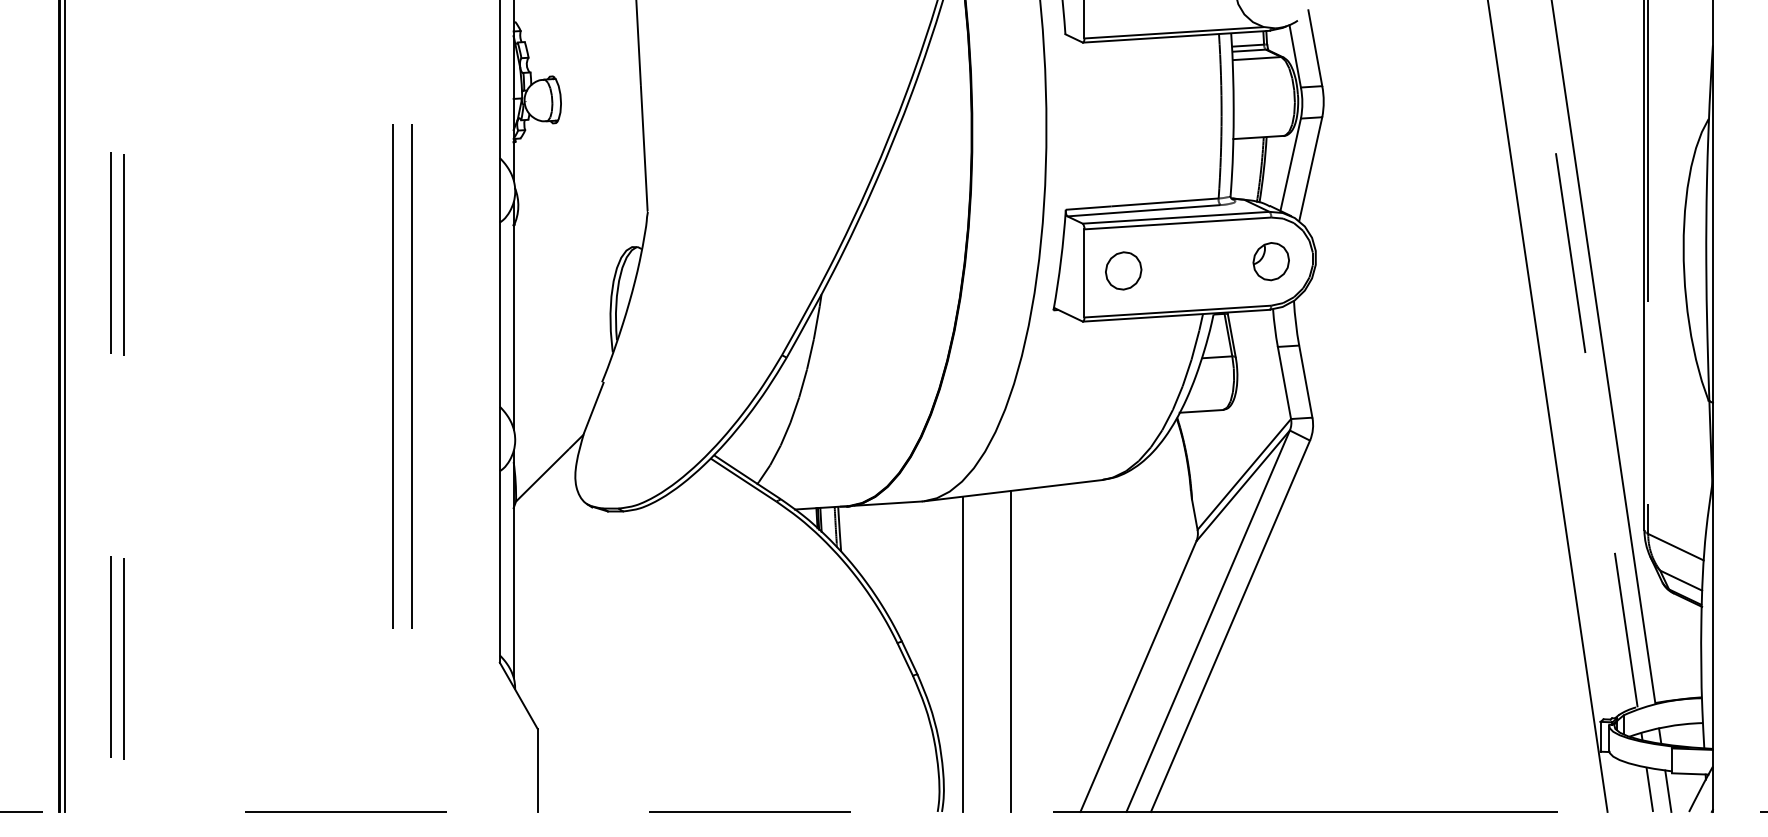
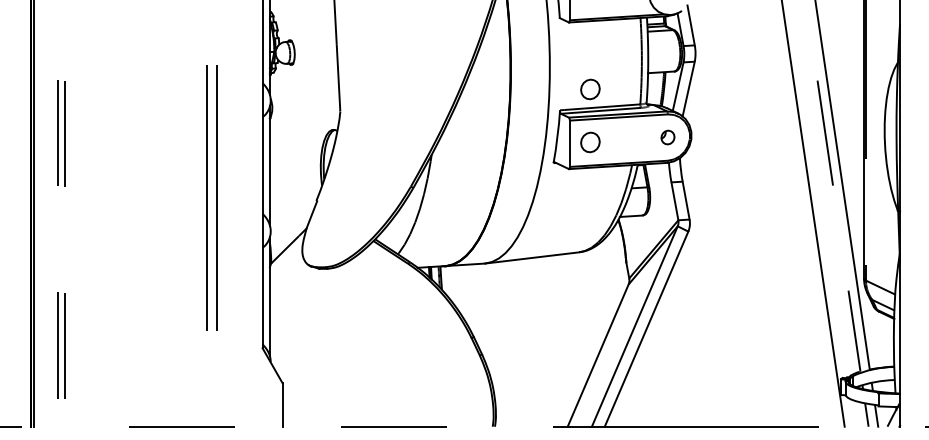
part: (1123, 170) -> (590, 89), added
part: (1270, 261) -> (667, 137), size x0.7
line: (1011, 651) -> (531, 342), removed
line: (963, 653) -> (506, 343), removed

